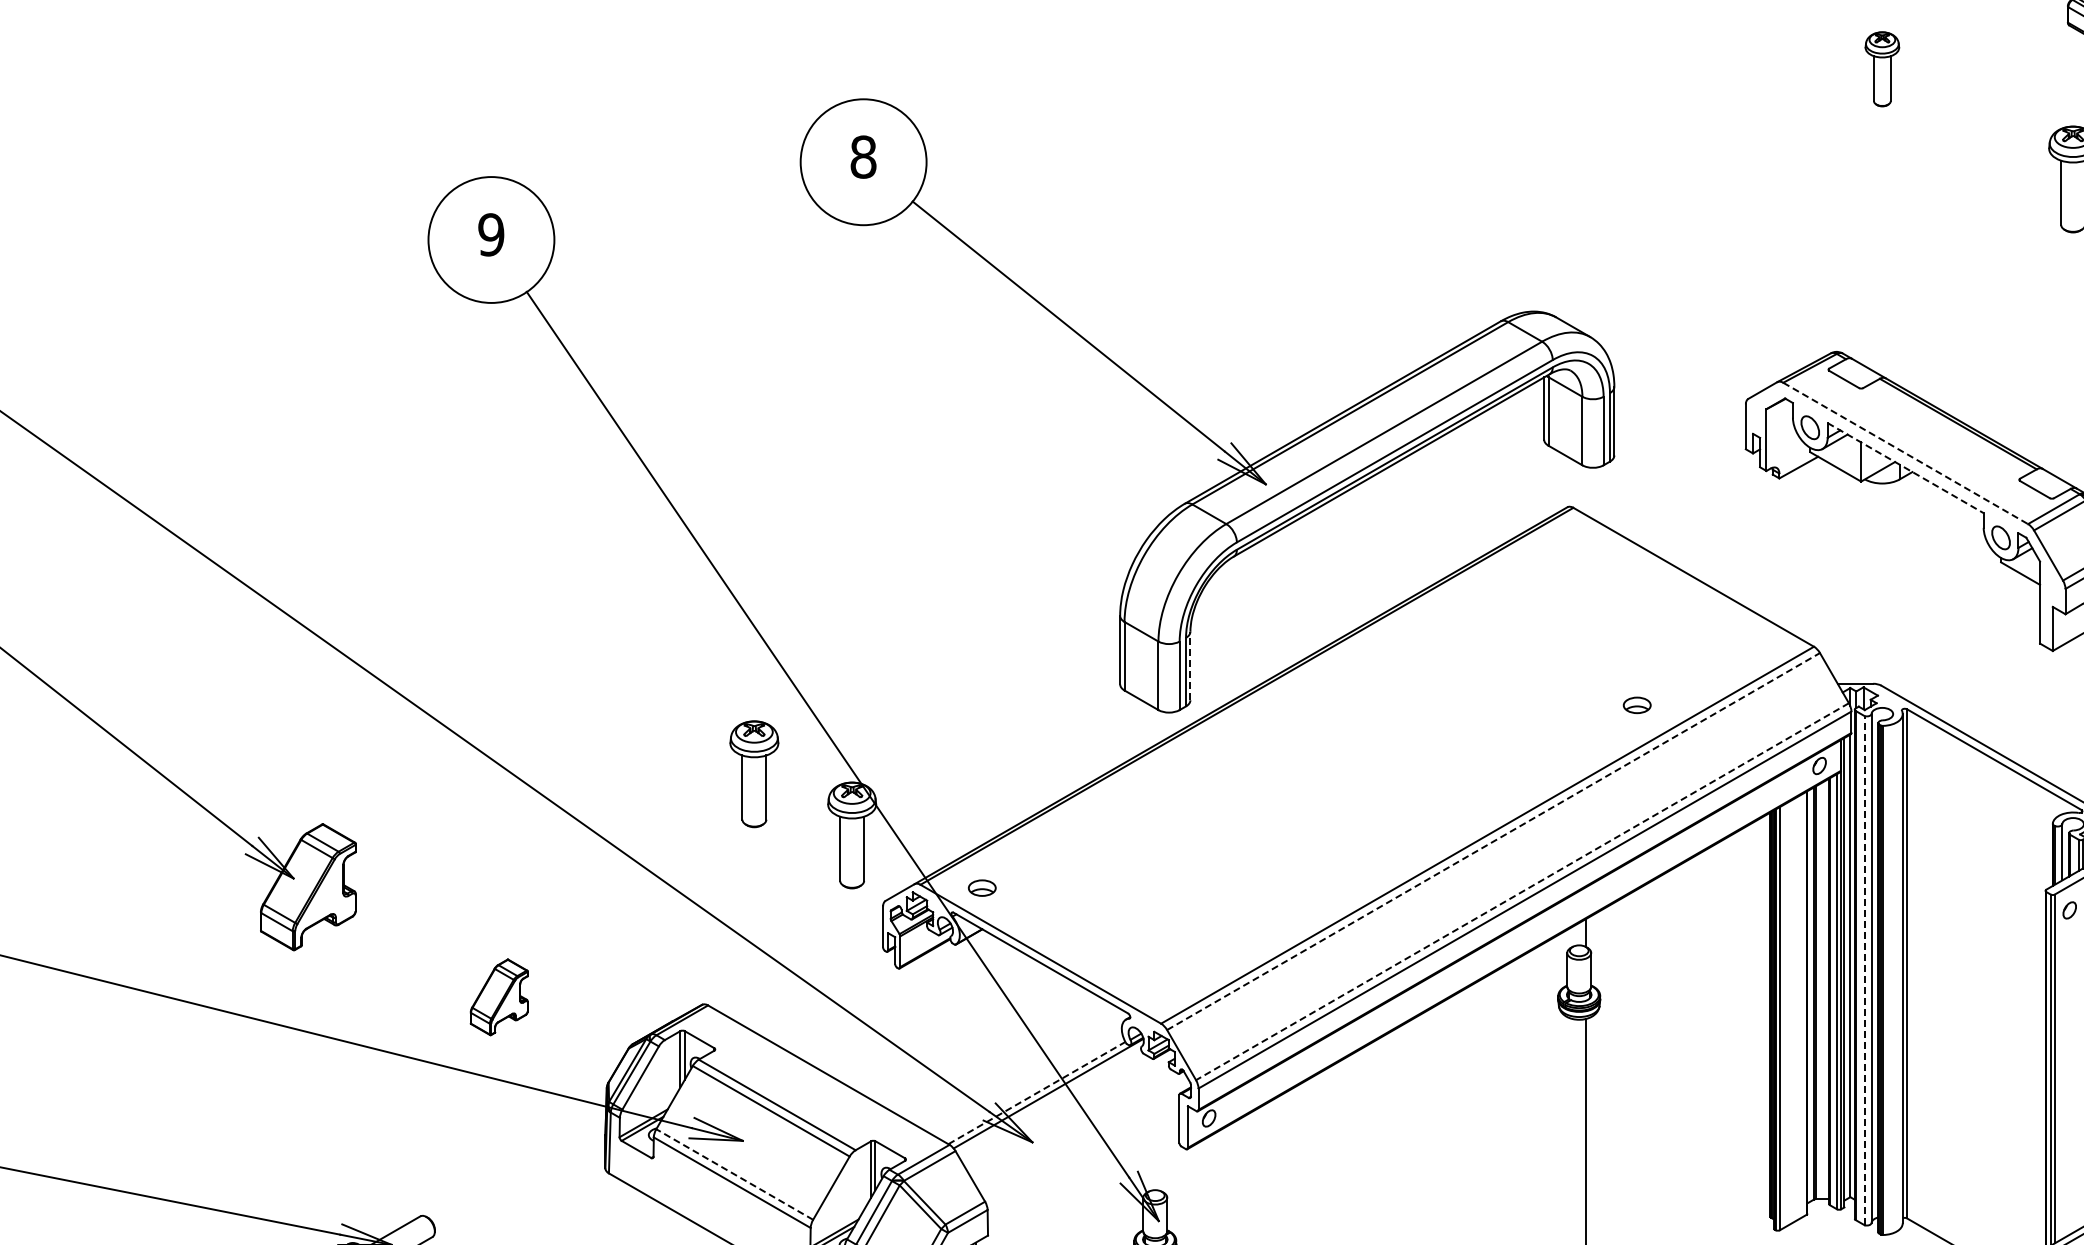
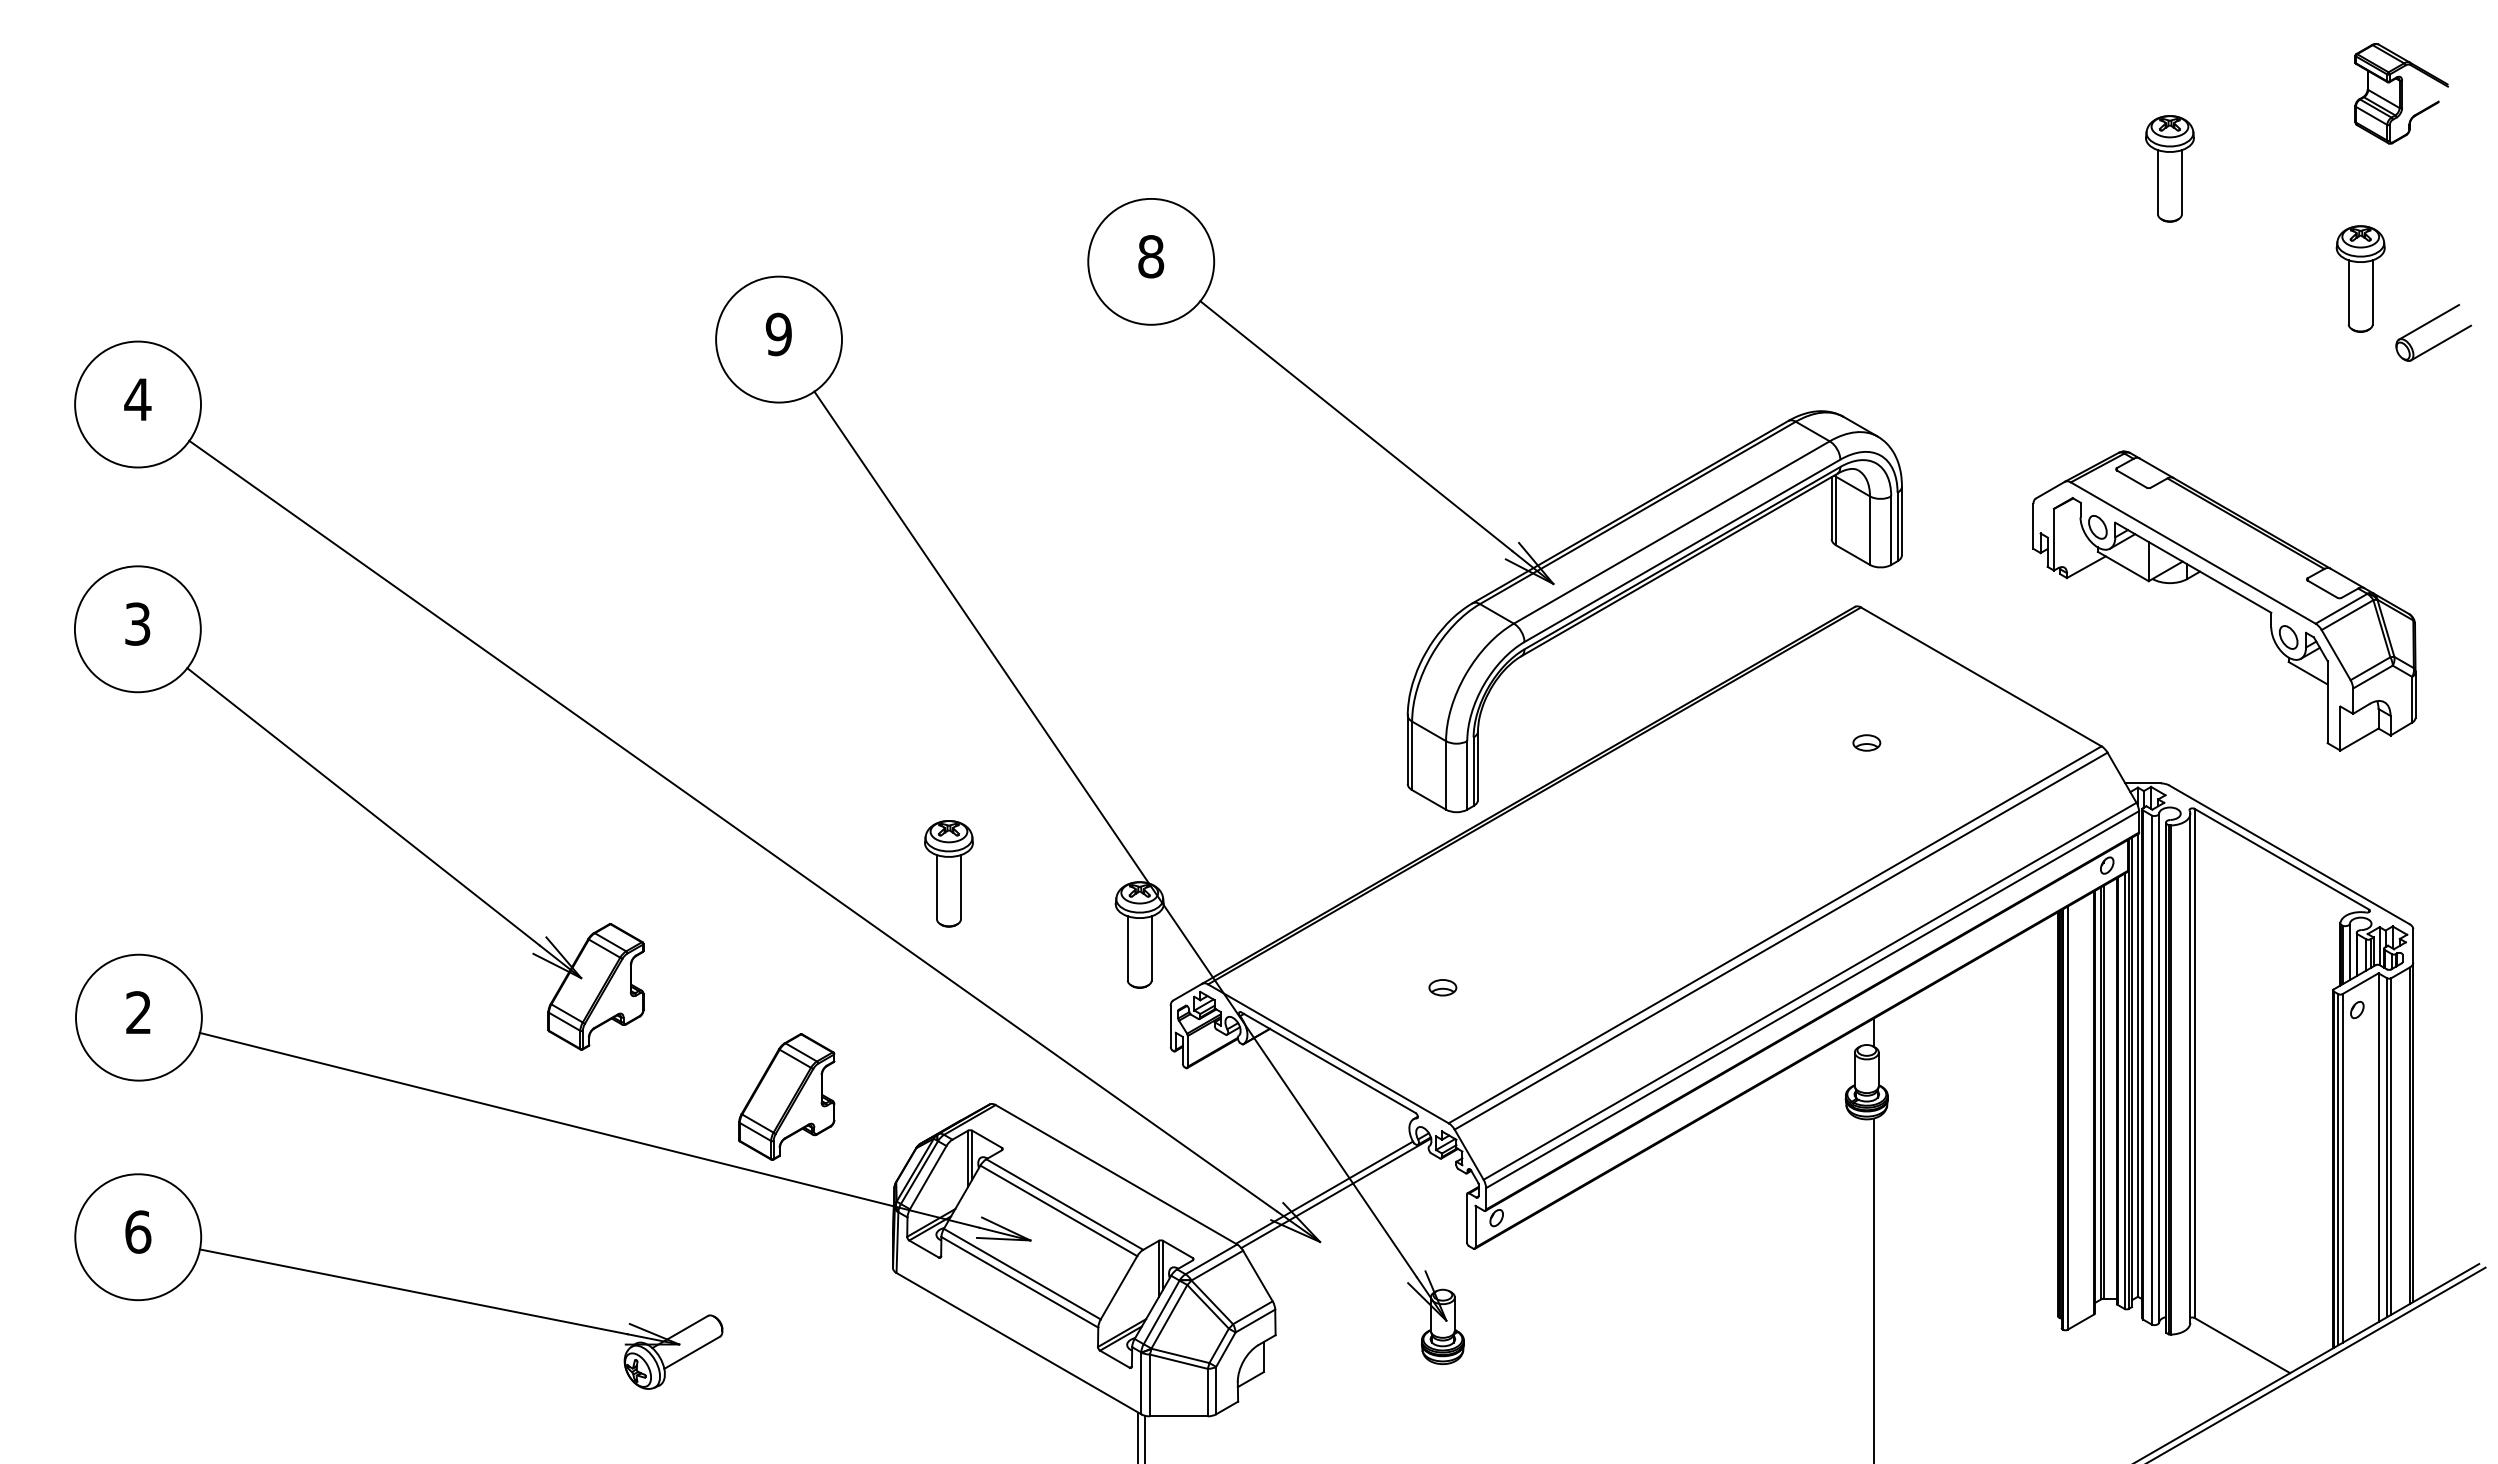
part: (1881, 68) -> (2169, 168), size x1.43
line: (1905, 453) -> (2193, 553), dashed -> solid
line: (1905, 468) -> (2193, 568), dashed -> solid
line: (1190, 665) -> (1478, 765), dashed -> solid
part: (1636, 704) -> (1866, 742), moved
part: (753, 773) -> (948, 873), moved
line: (1493, 841) -> (1781, 941), dashed -> solid
part: (981, 887) -> (1442, 987), moved
line: (1522, 891) -> (1810, 991), dashed -> solid
line: (1864, 970) -> (2152, 1070), dashed -> solid
part: (498, 996) -> (786, 1096), size x1.67
line: (1036, 1092) -> (1324, 1192), dashed -> solid
line: (734, 1174) -> (1022, 1274), dashed -> solid

